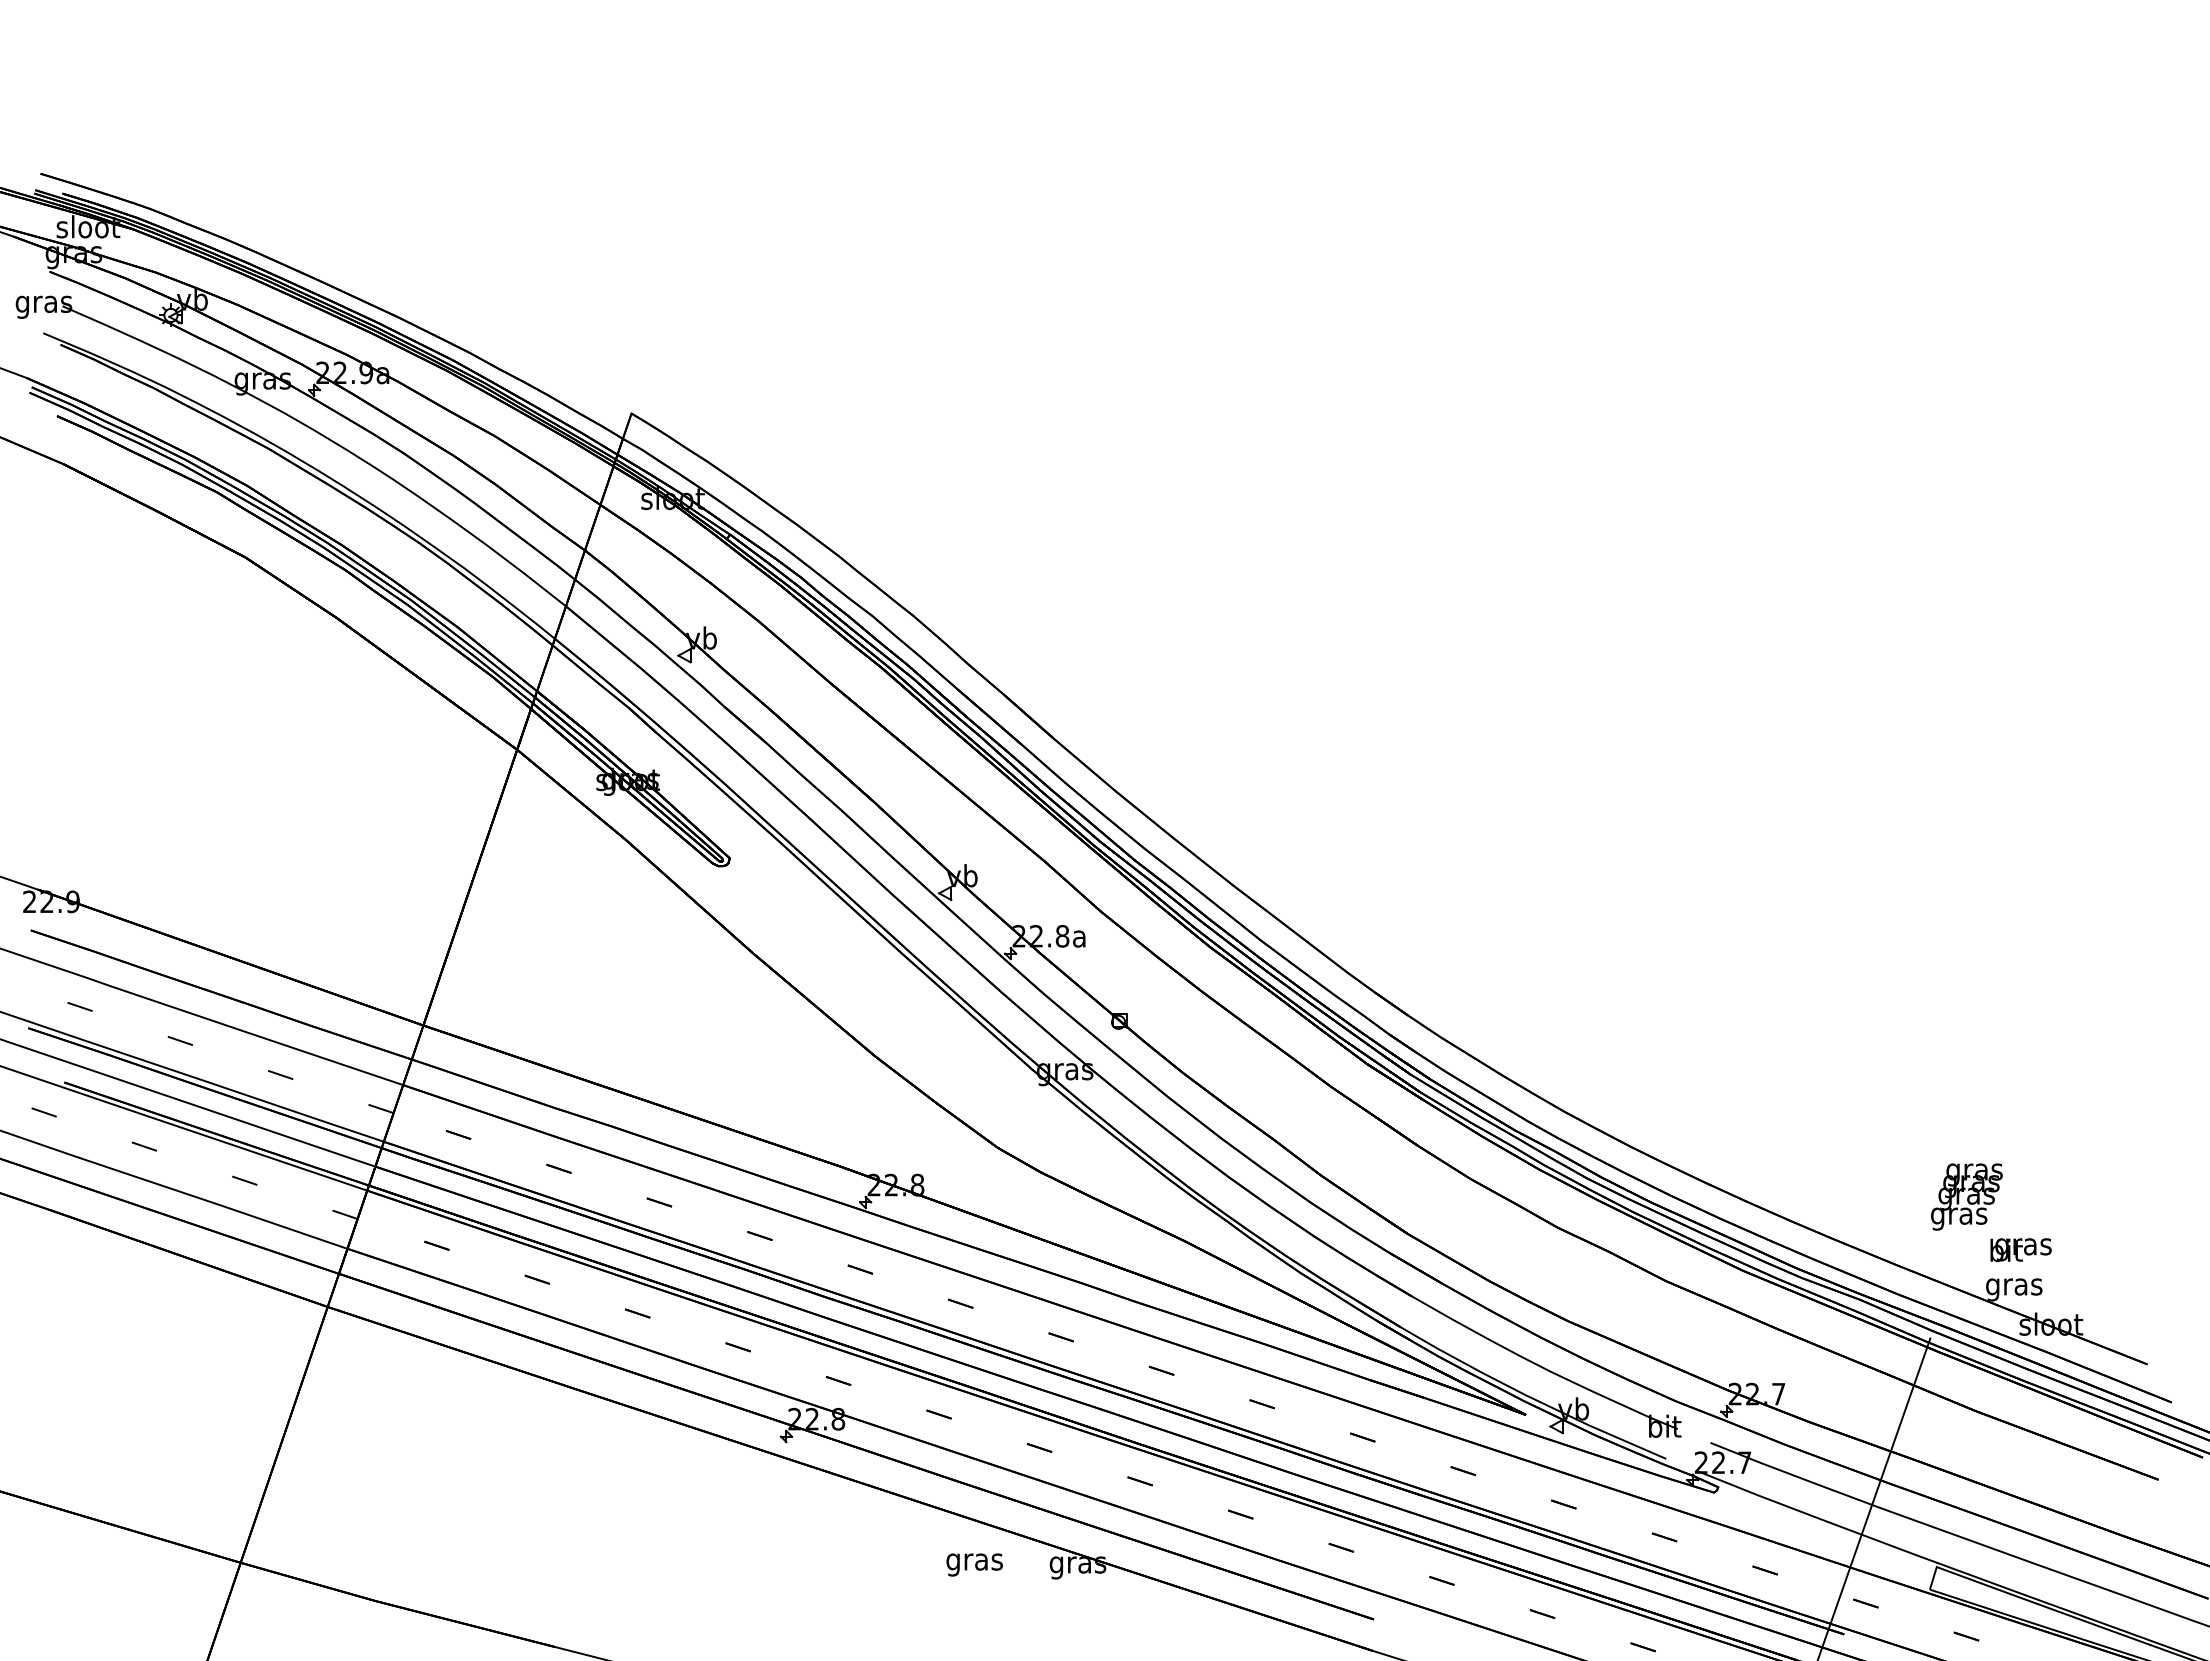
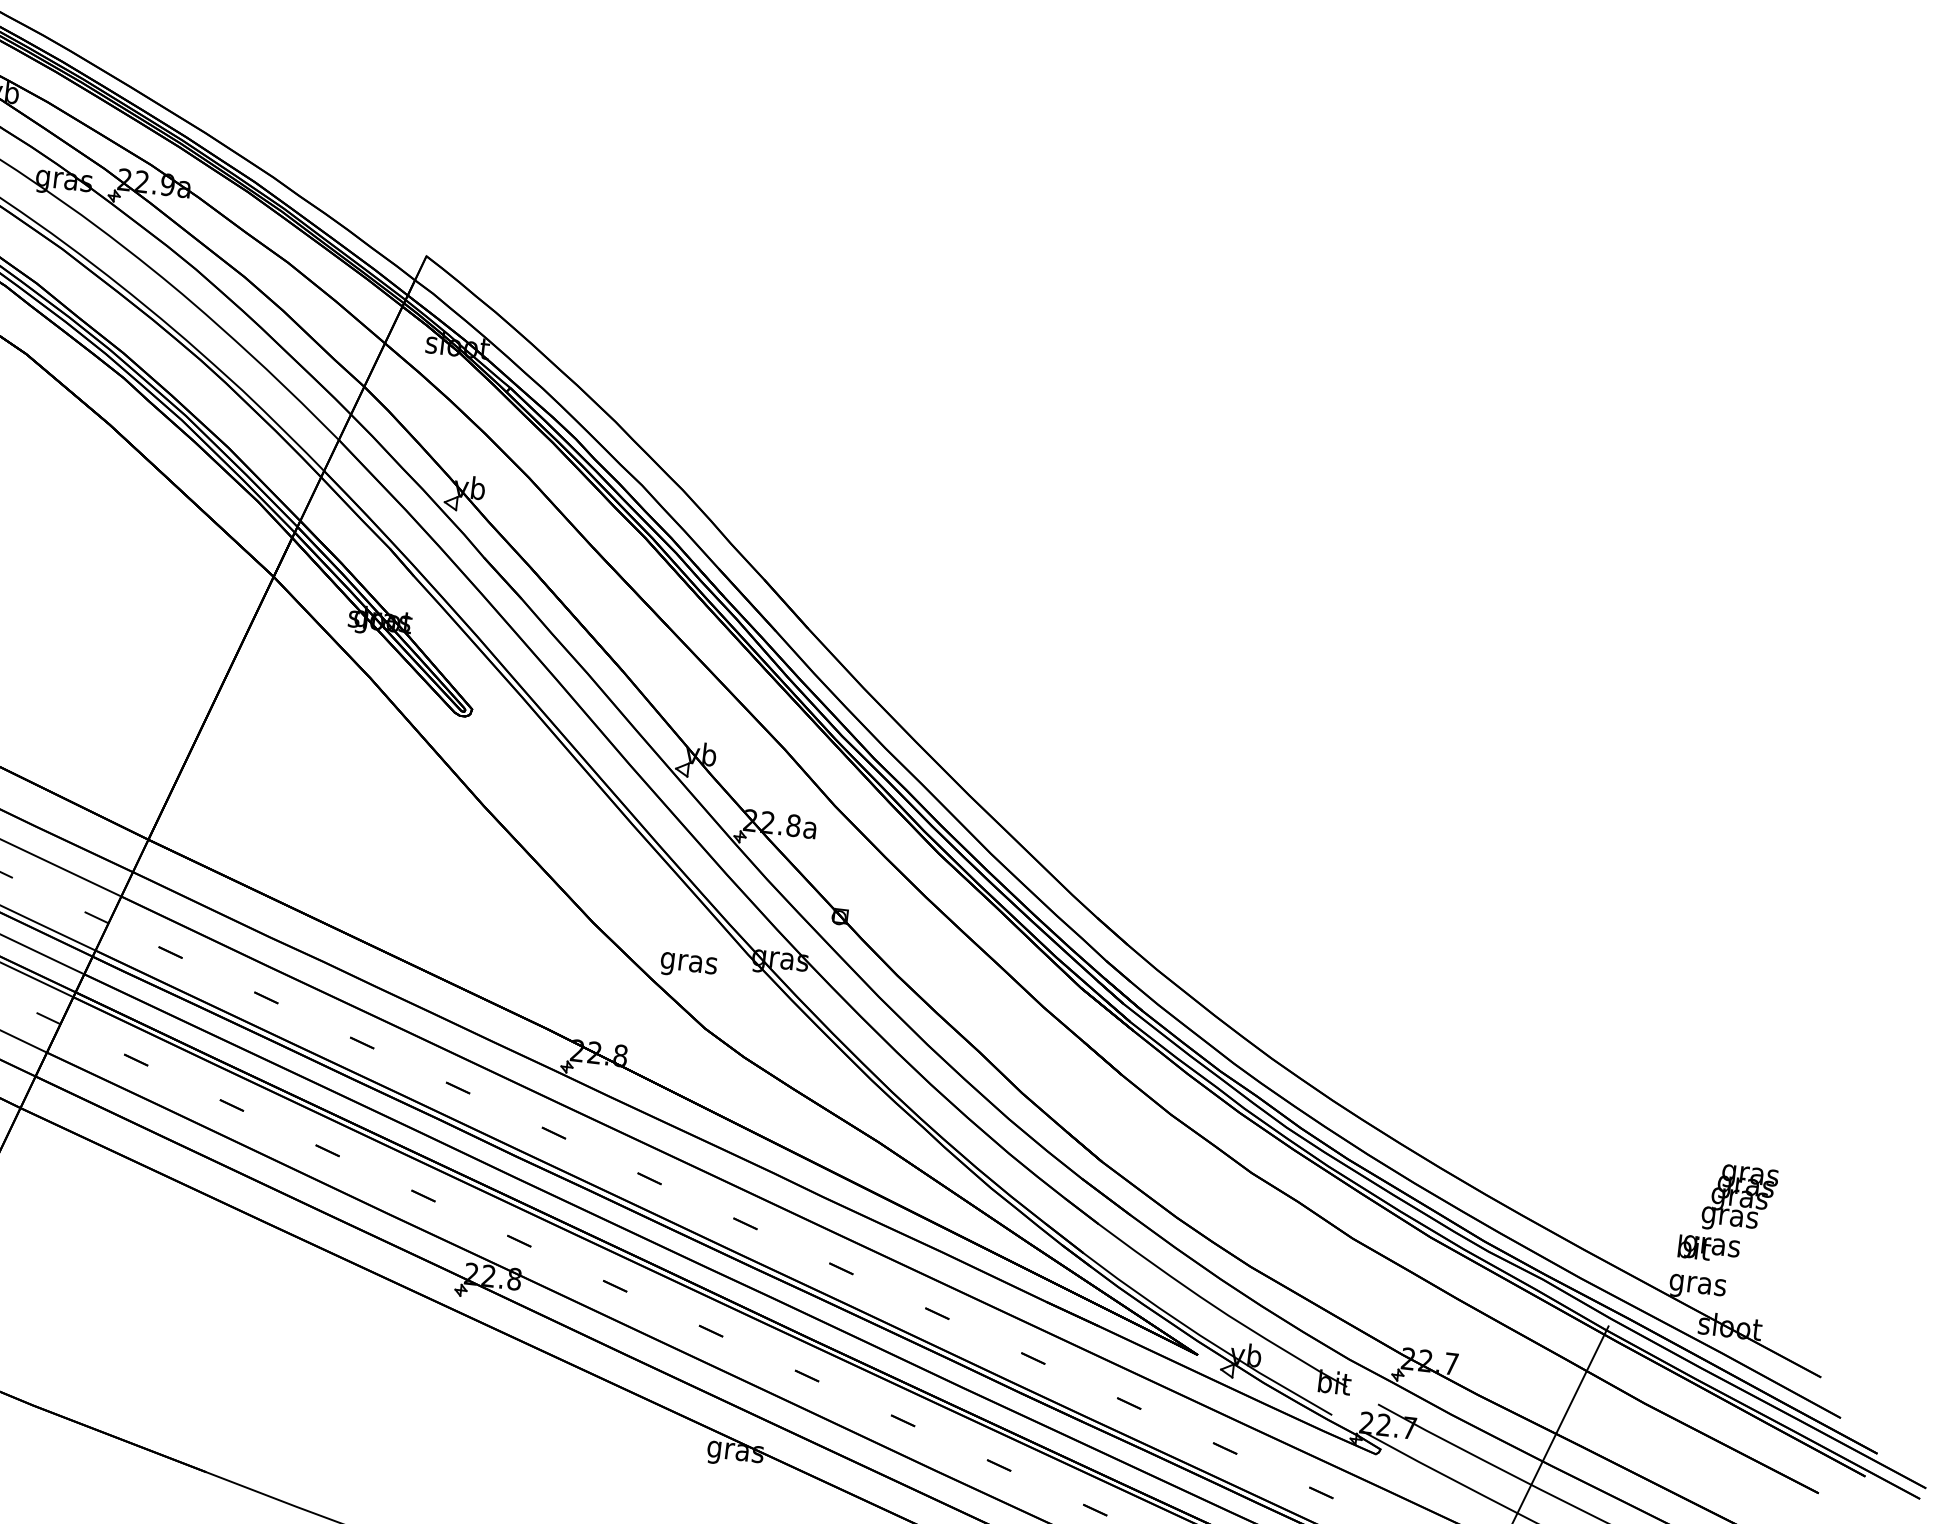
text: (1966, 1196) -> (1739, 1198), moved
text: (974, 1564) -> (688, 965), moved

